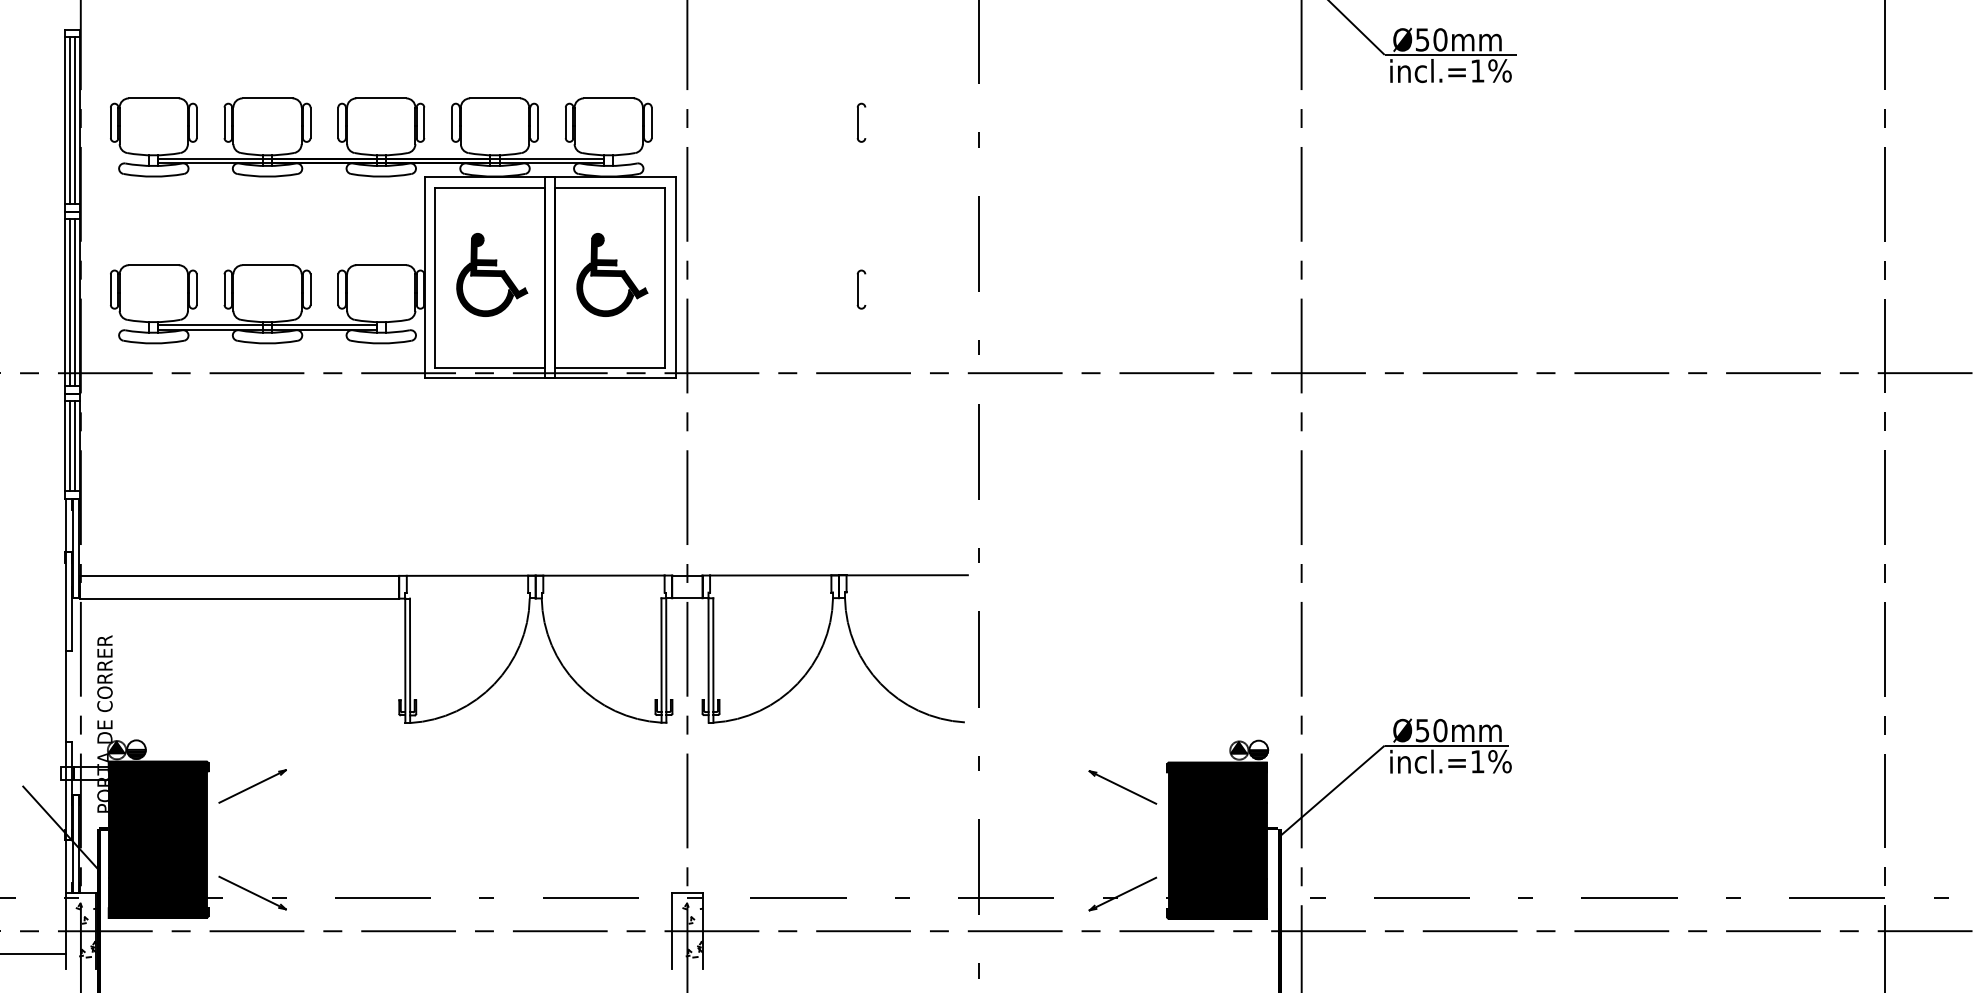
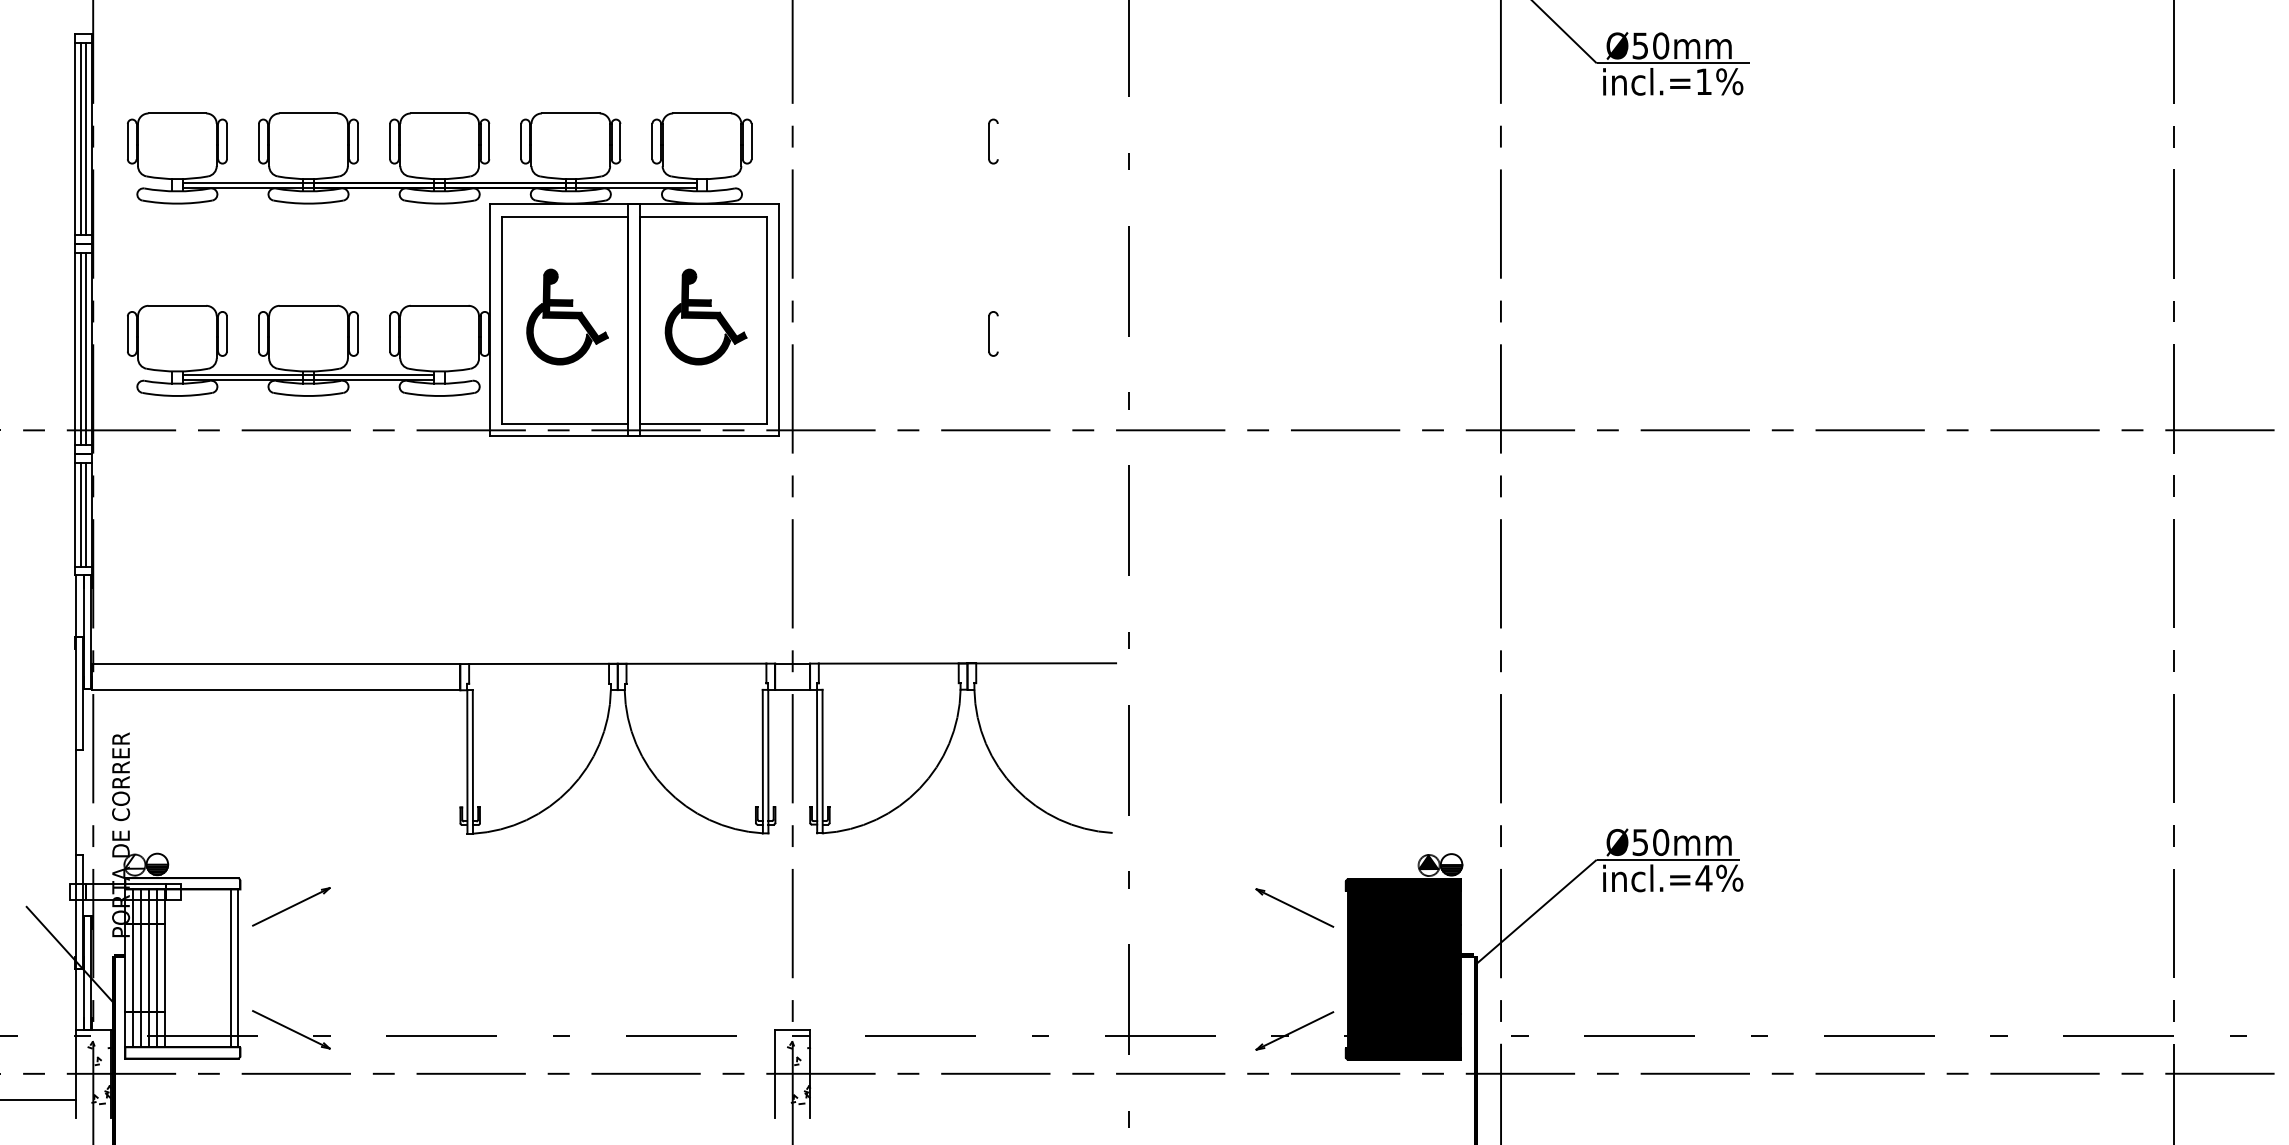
fill: (116, 747) -> (134, 861), removed
text: (1477, 761) -> (1703, 878), incl.=1%%% -> incl.=4%%%
fill: (158, 839) -> (182, 968), removed

